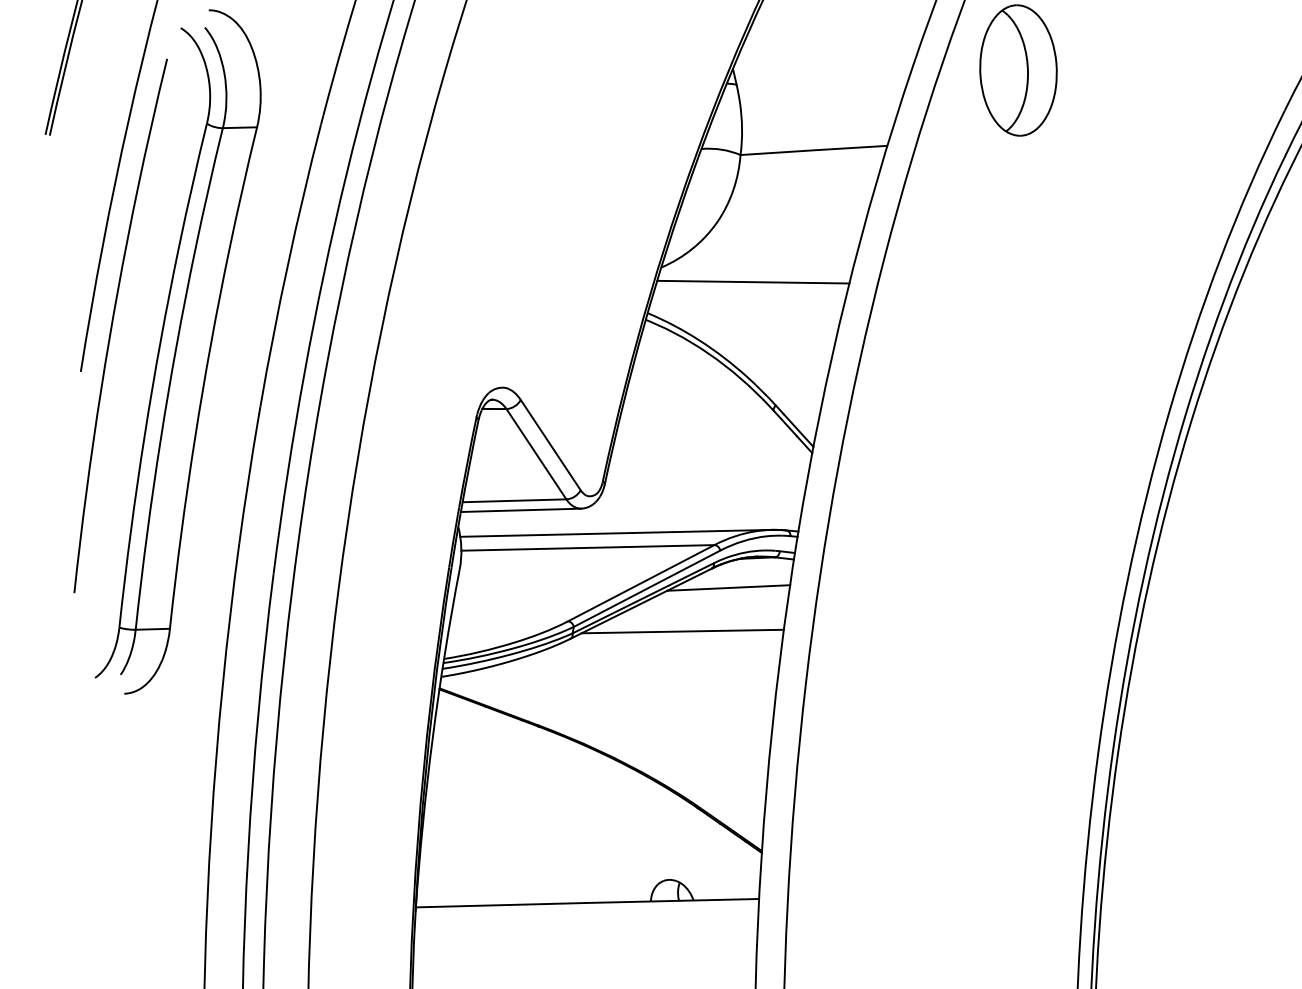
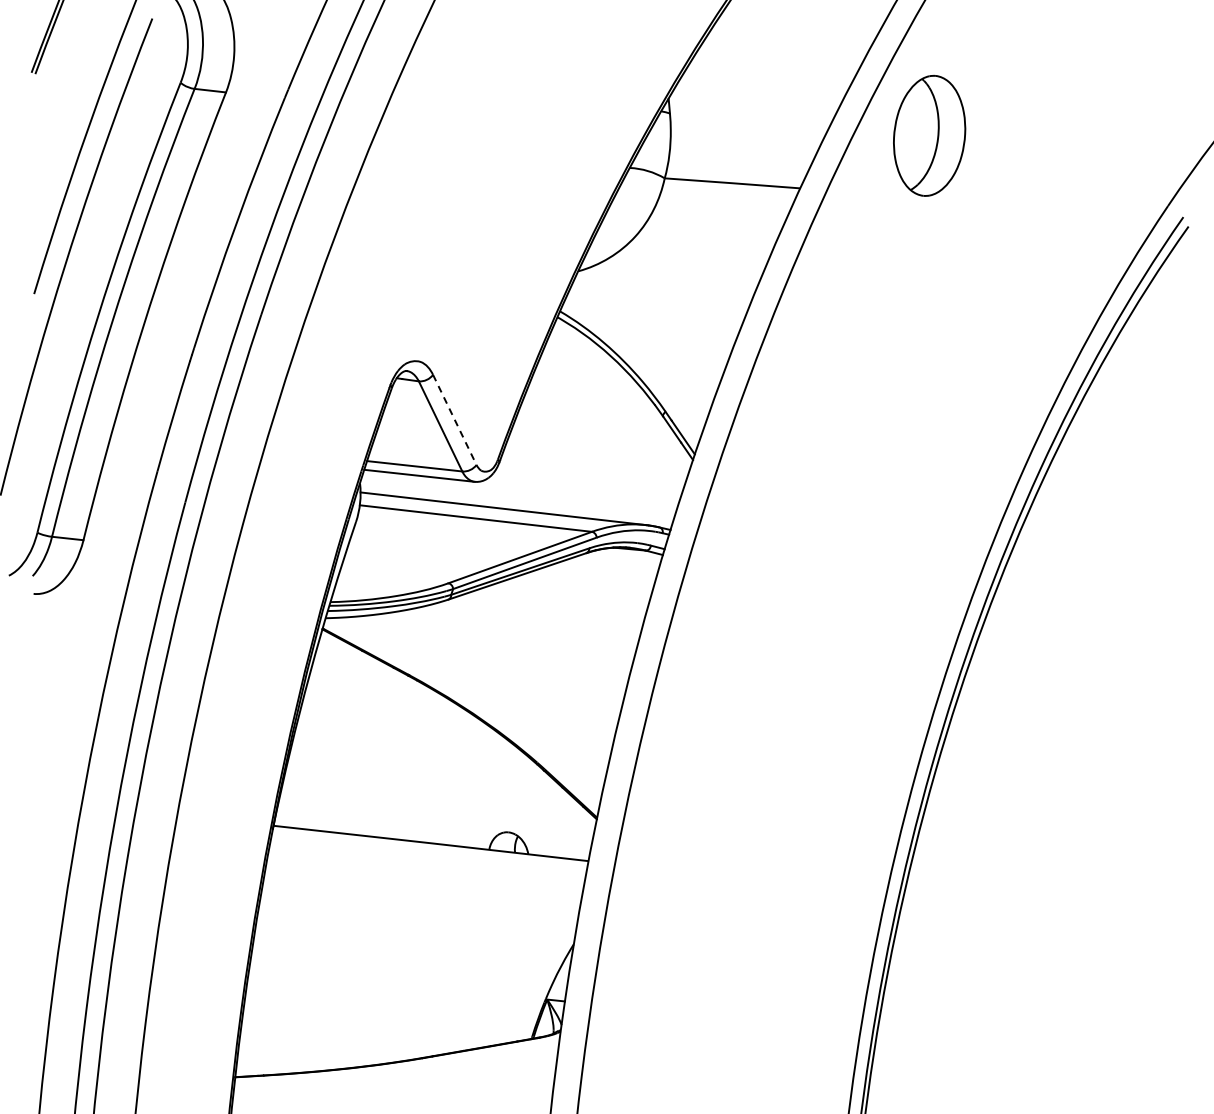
line: (753, 282) -> (660, 296), removed
line: (551, 445) -> (455, 420), solid -> dashed
line: (728, 587) -> (599, 572), removed
line: (681, 631) -> (551, 606), removed

